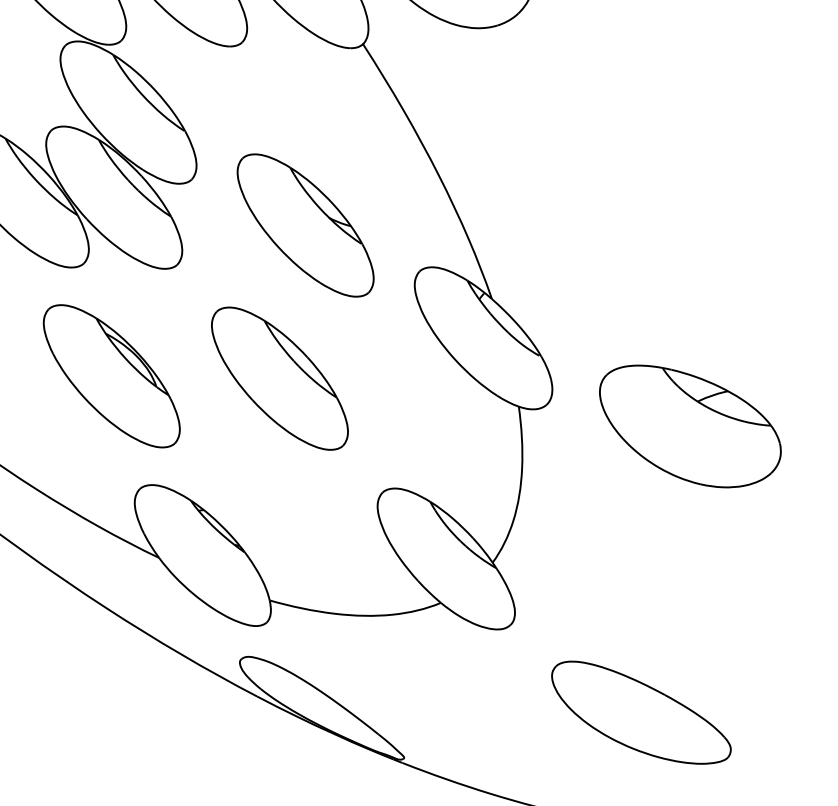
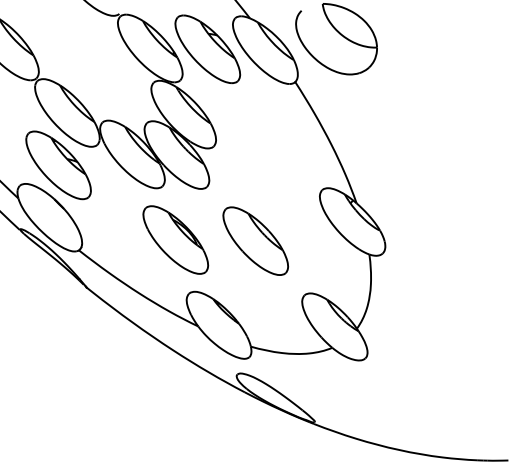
part: (304, 225) -> (267, 168), removed
part: (689, 425) -> (450, 263), removed
part: (641, 711) -> (427, 399), removed

